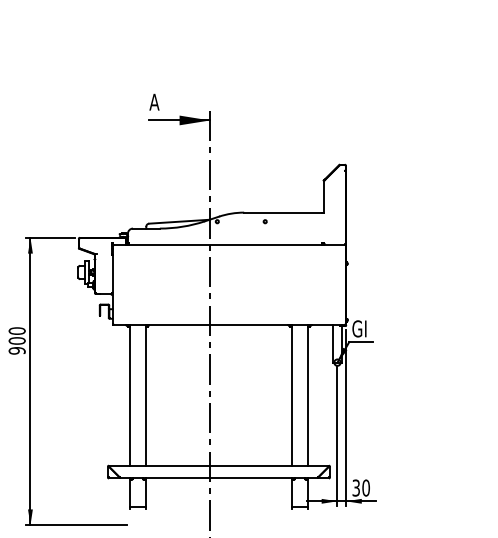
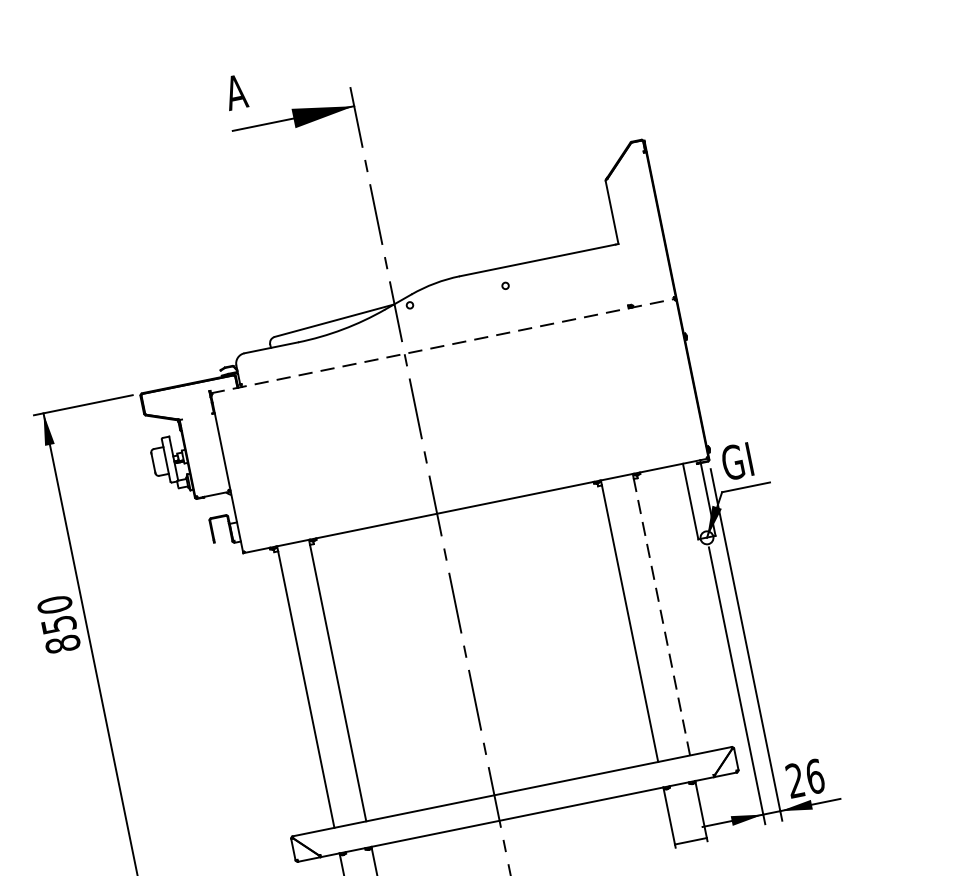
line: (229, 244) -> (443, 345), solid -> dashed
text: (16, 345) -> (59, 633), 900 -> 850
line: (308, 395) -> (662, 615), solid -> dashed
text: (361, 487) -> (805, 777), 30 -> 26

